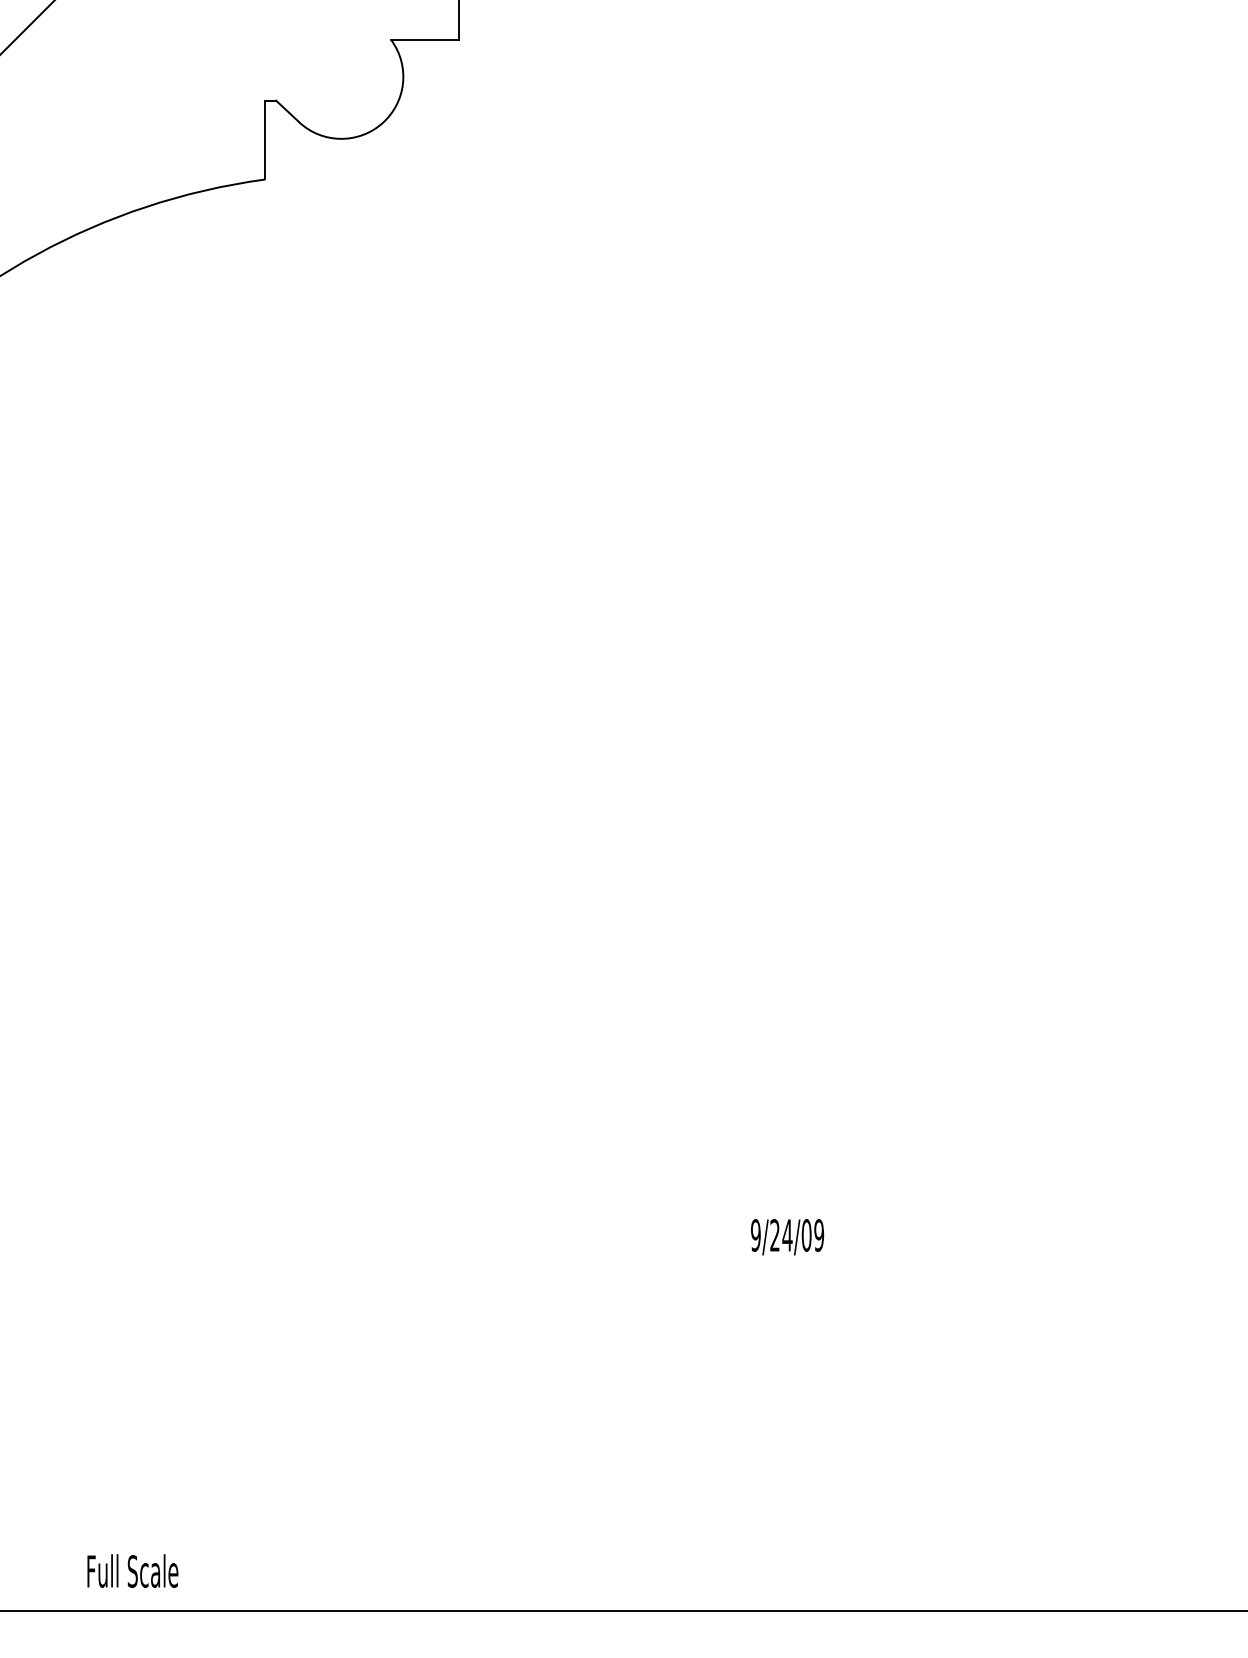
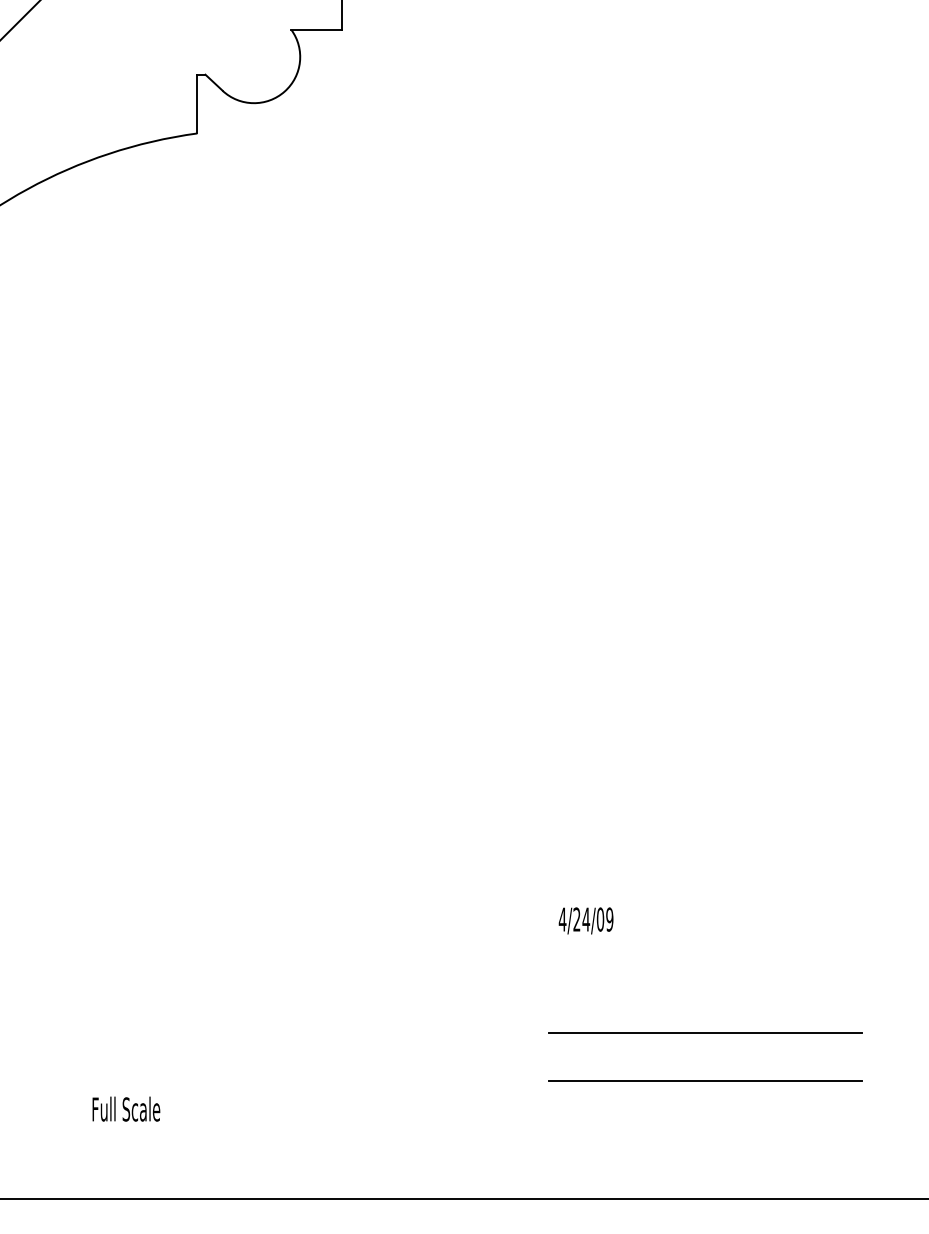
text: (755, 1235) -> (562, 919), 9/24/09 -> 4/24/09
line: (947, 1388) -> (705, 1033), added
line: (947, 1451) -> (705, 1080), added
text: (132, 1570) -> (126, 1108), moved

